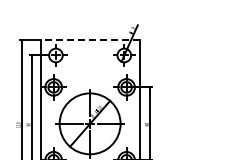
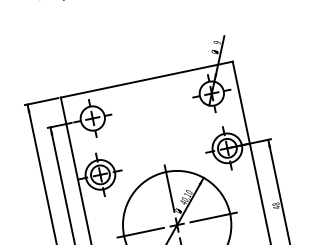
line: (89, 40) -> (145, 80), dashed -> solid

